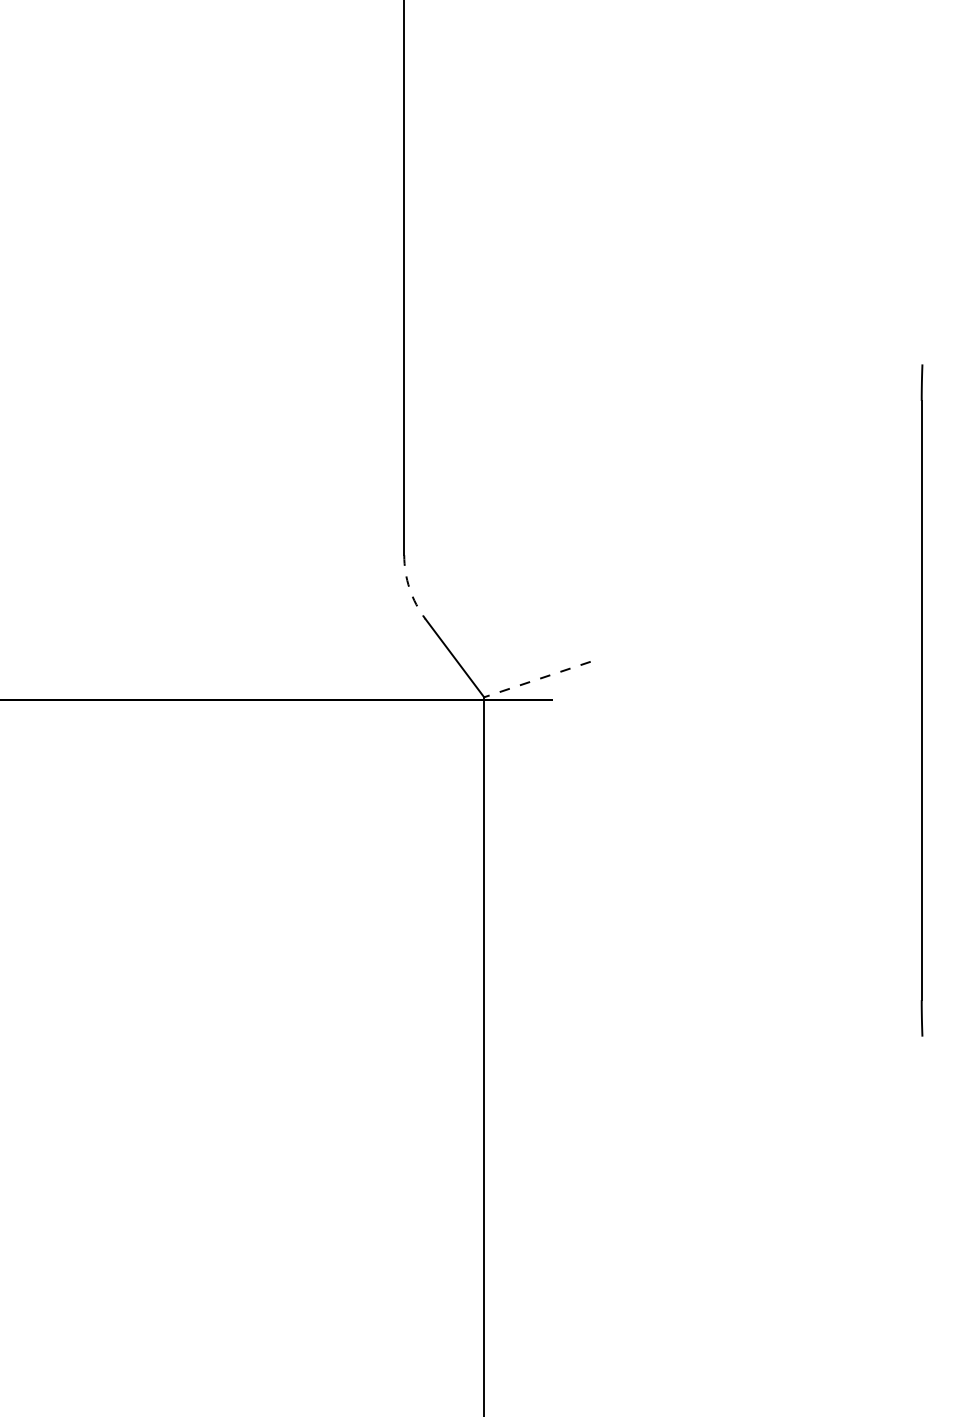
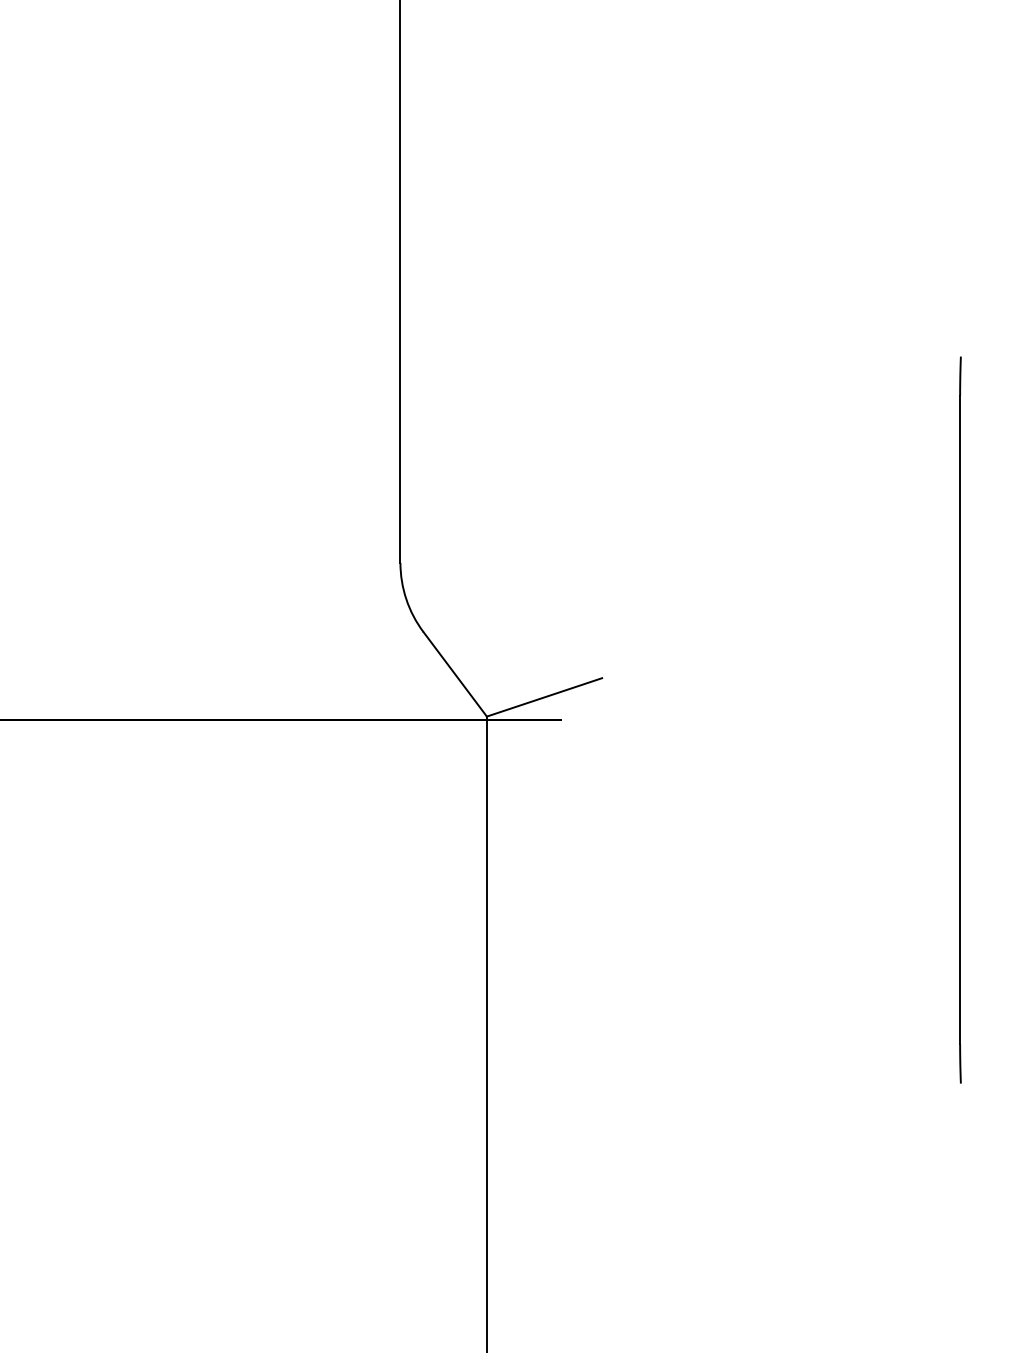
arc: (409, 588) -> (406, 598), dashed -> solid
line: (536, 679) -> (543, 697), dashed -> solid

